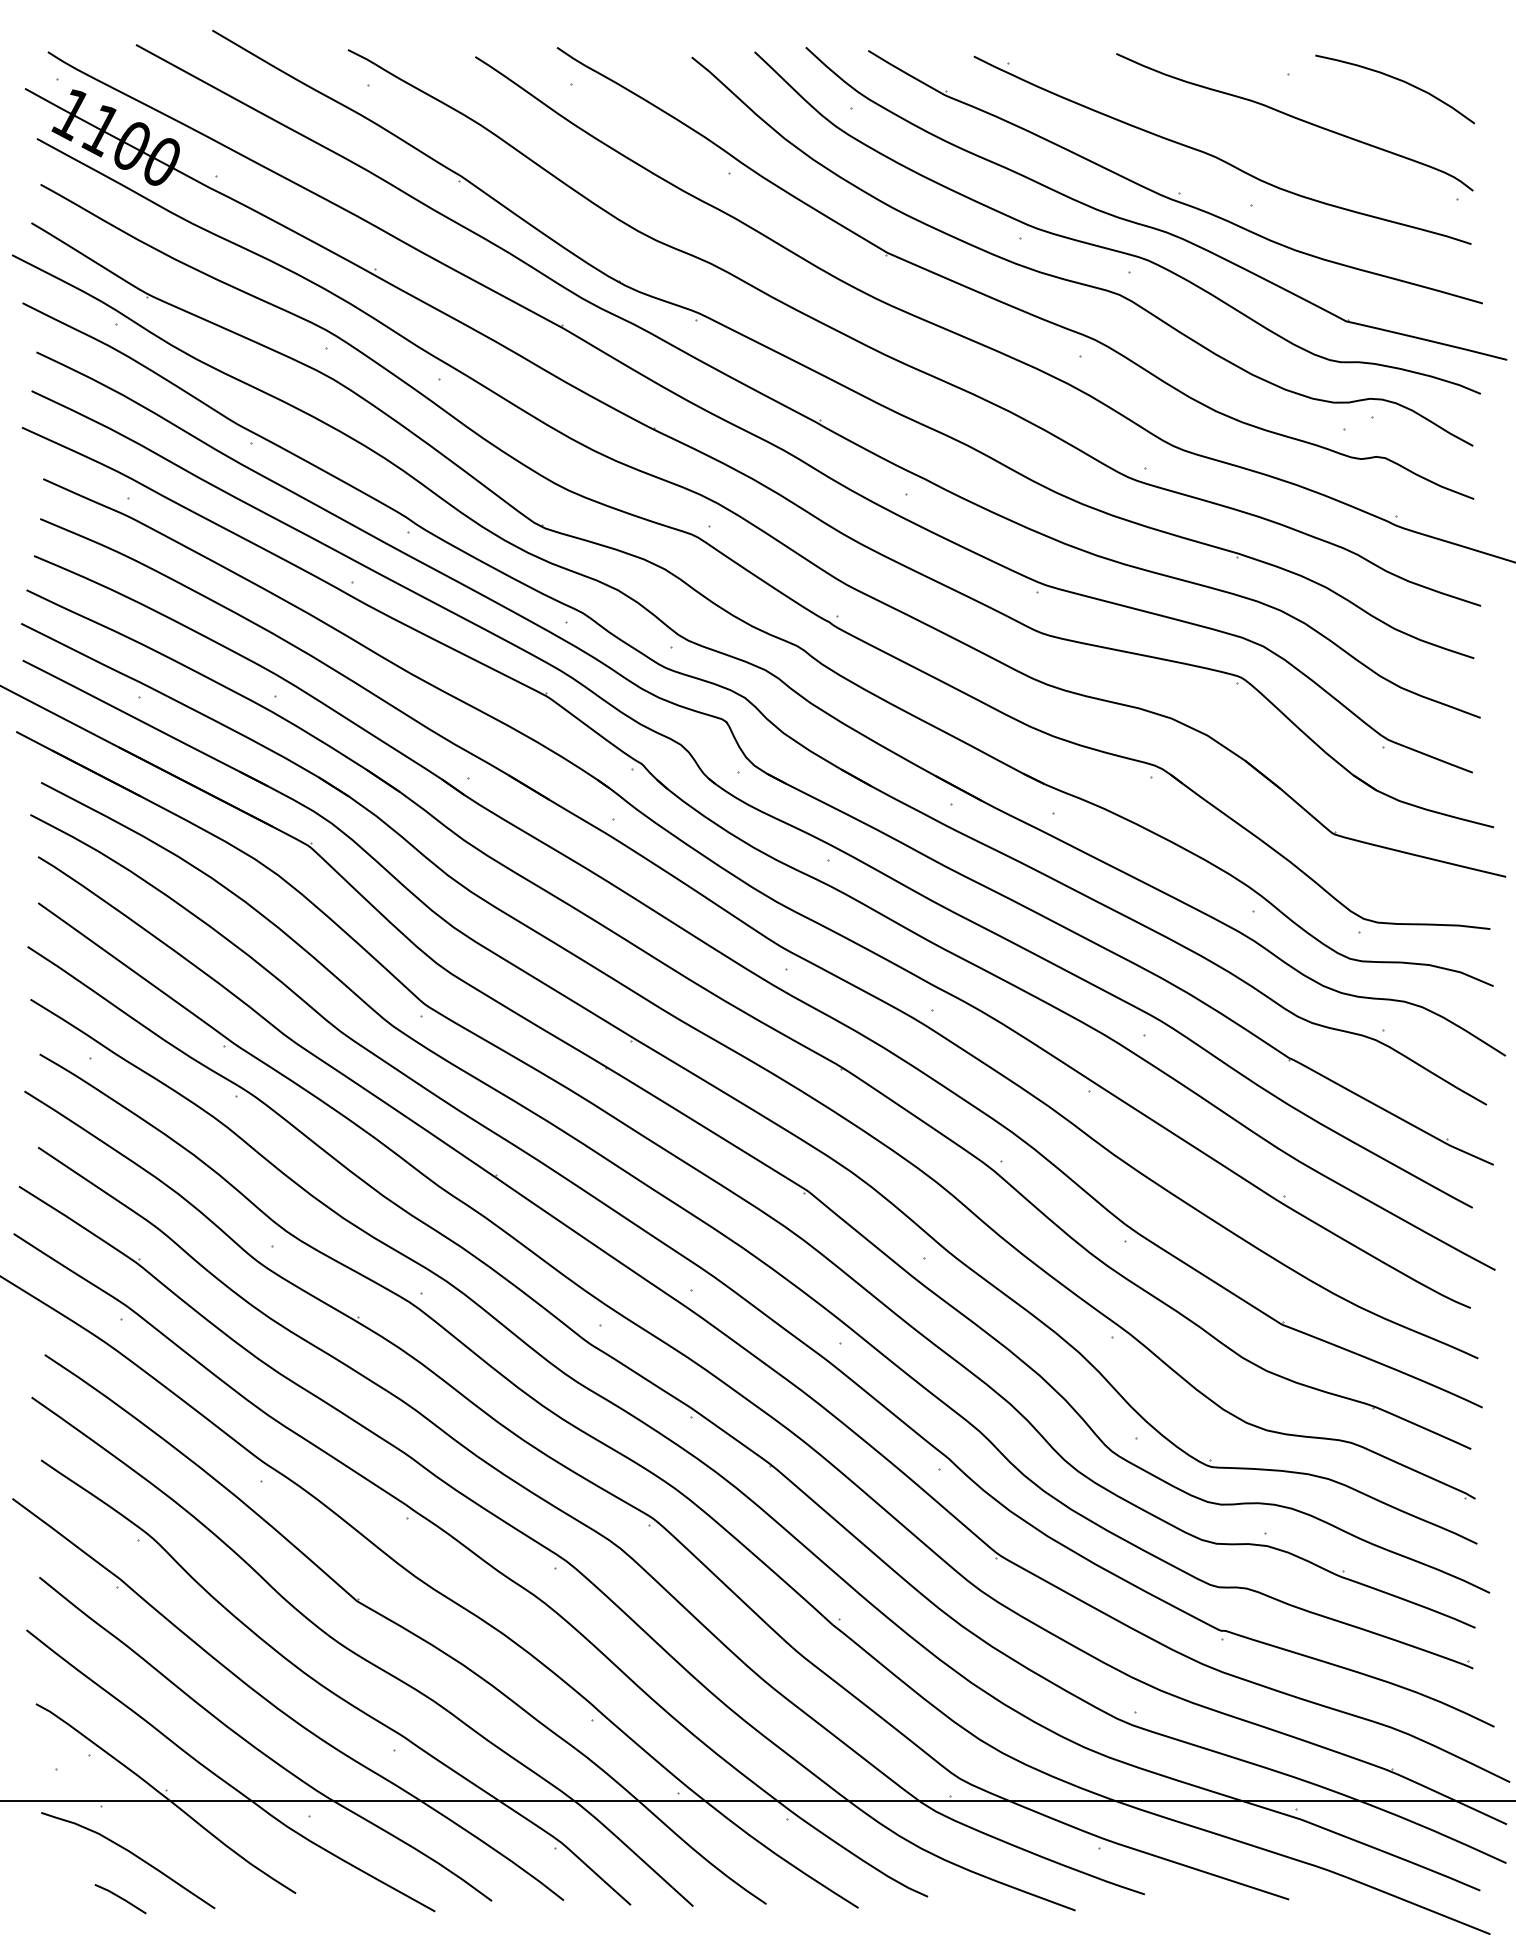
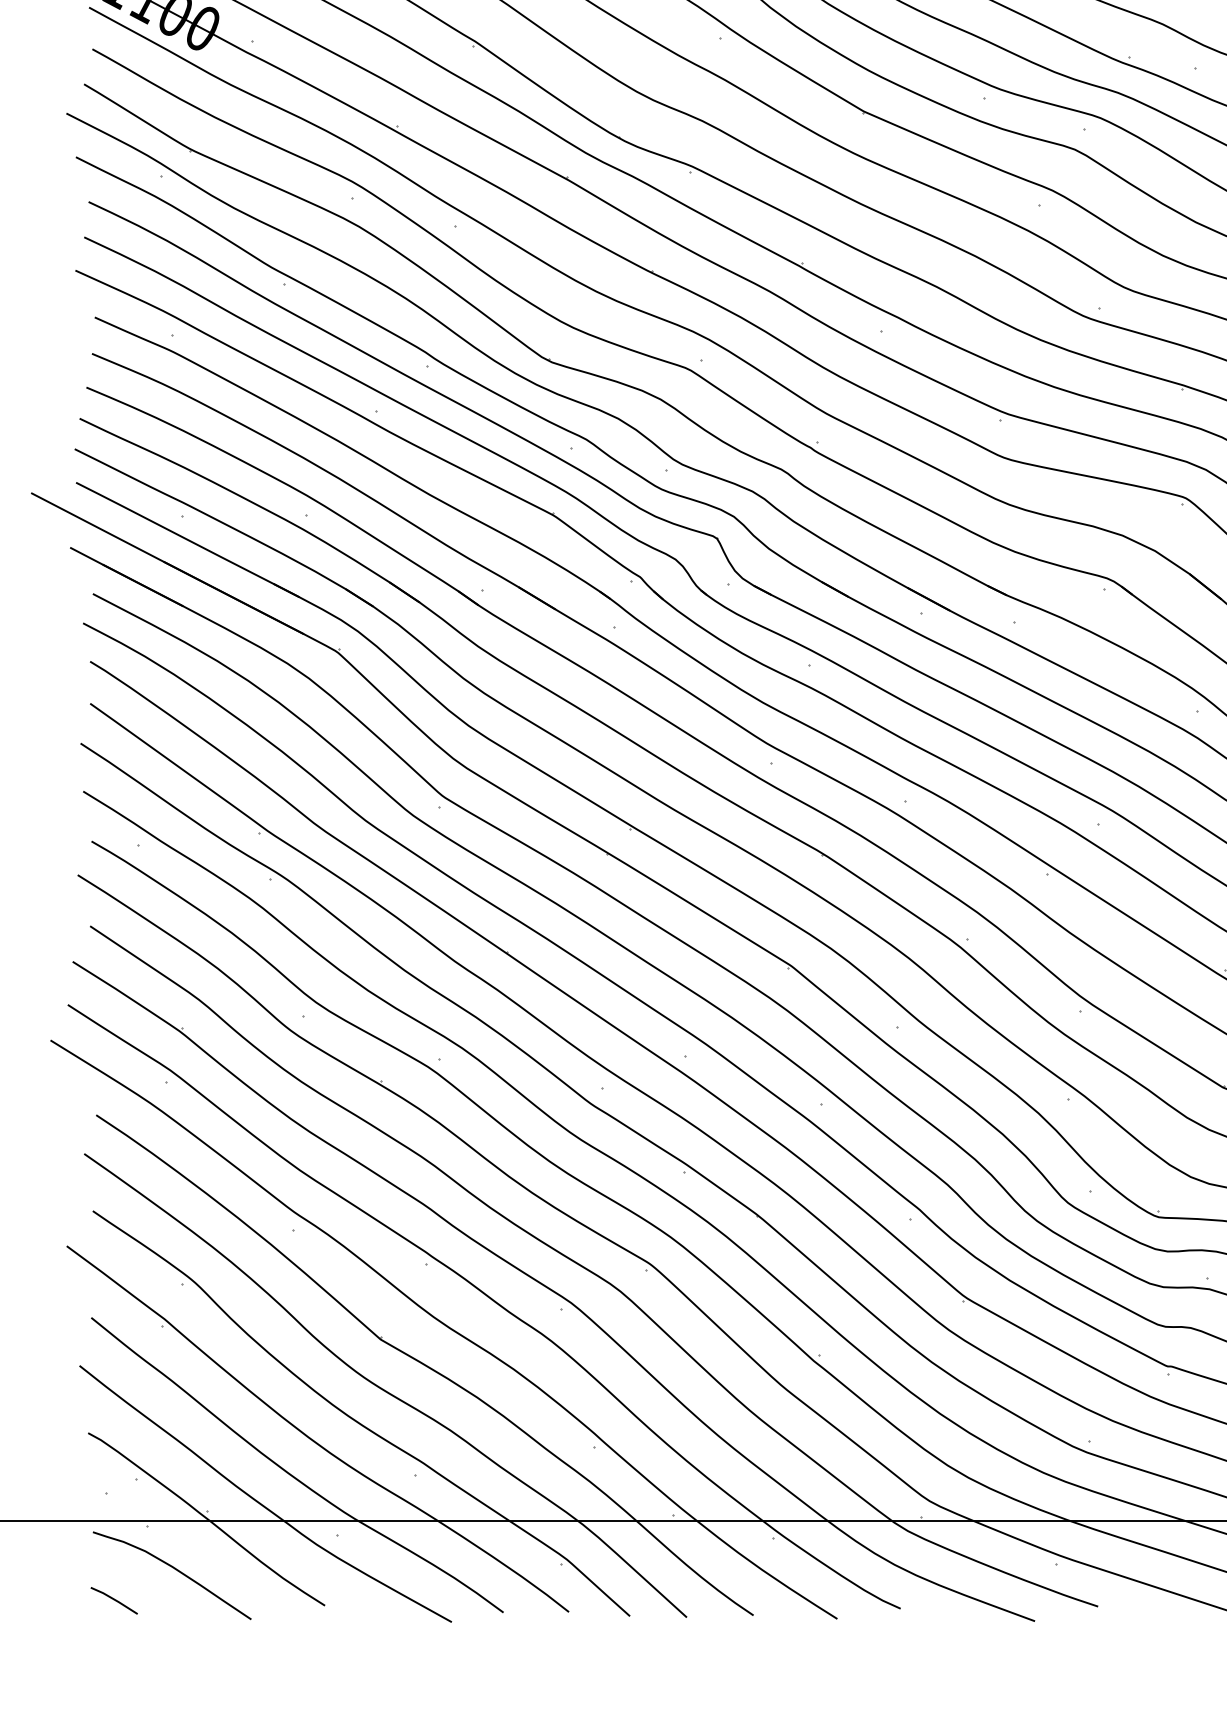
line: (120, 1898) -> (114, 1600), moved

